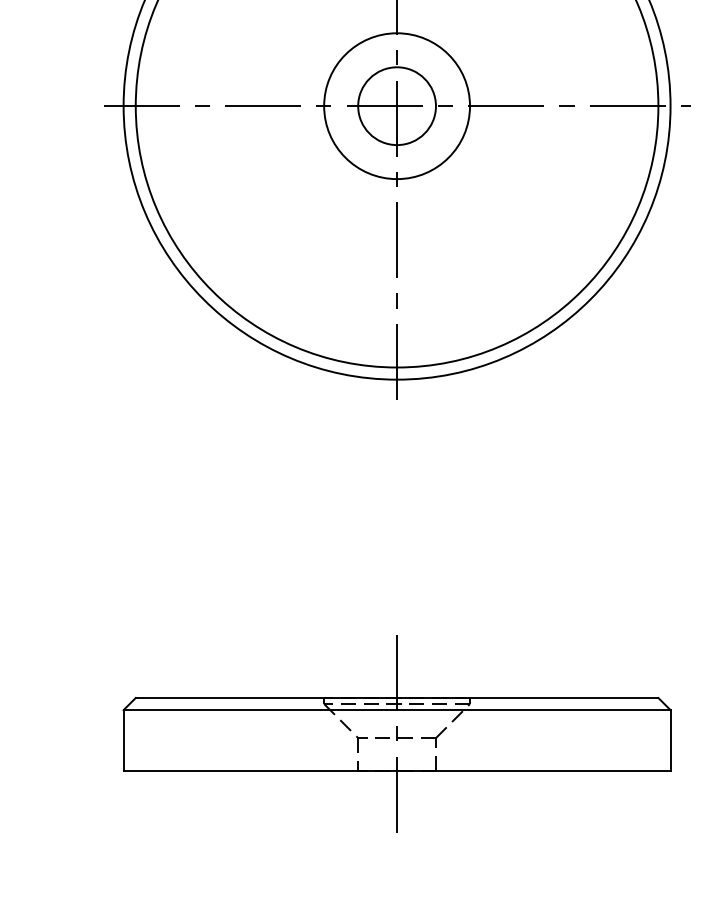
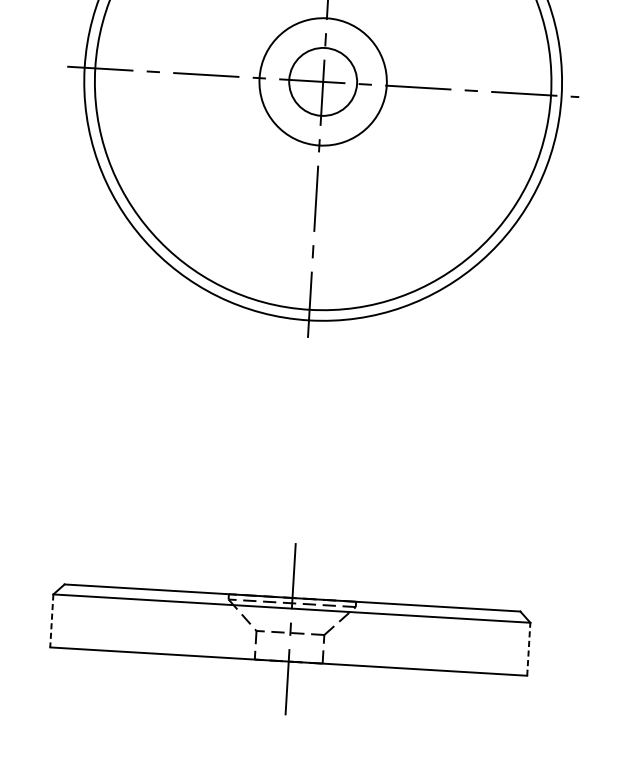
line: (670, 740) -> (528, 649), solid -> dashed
line: (123, 741) -> (51, 621), solid -> dashed

